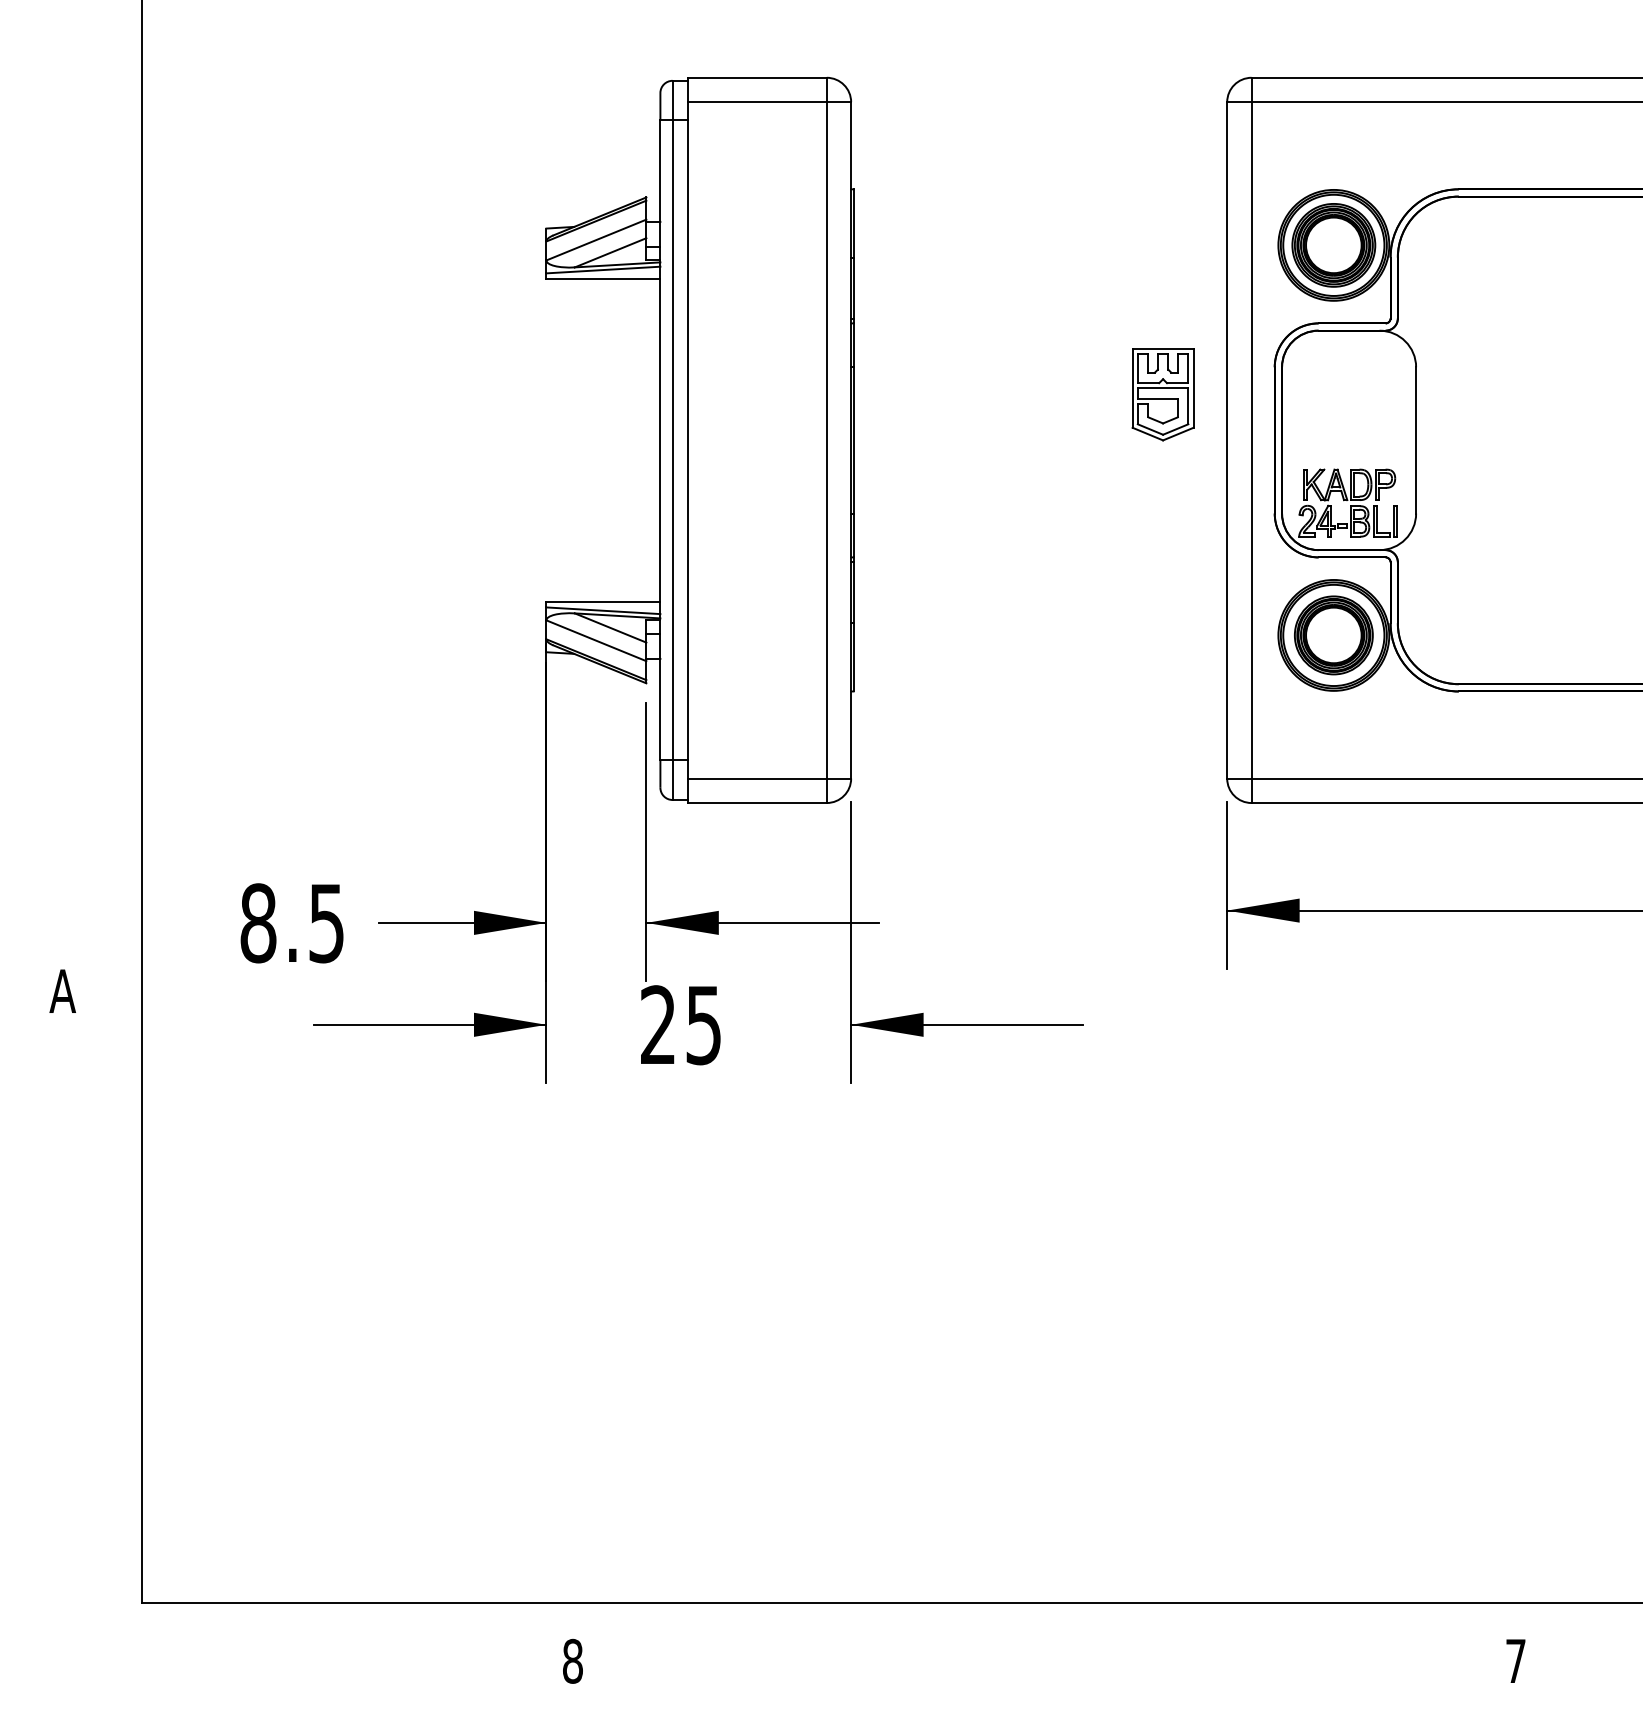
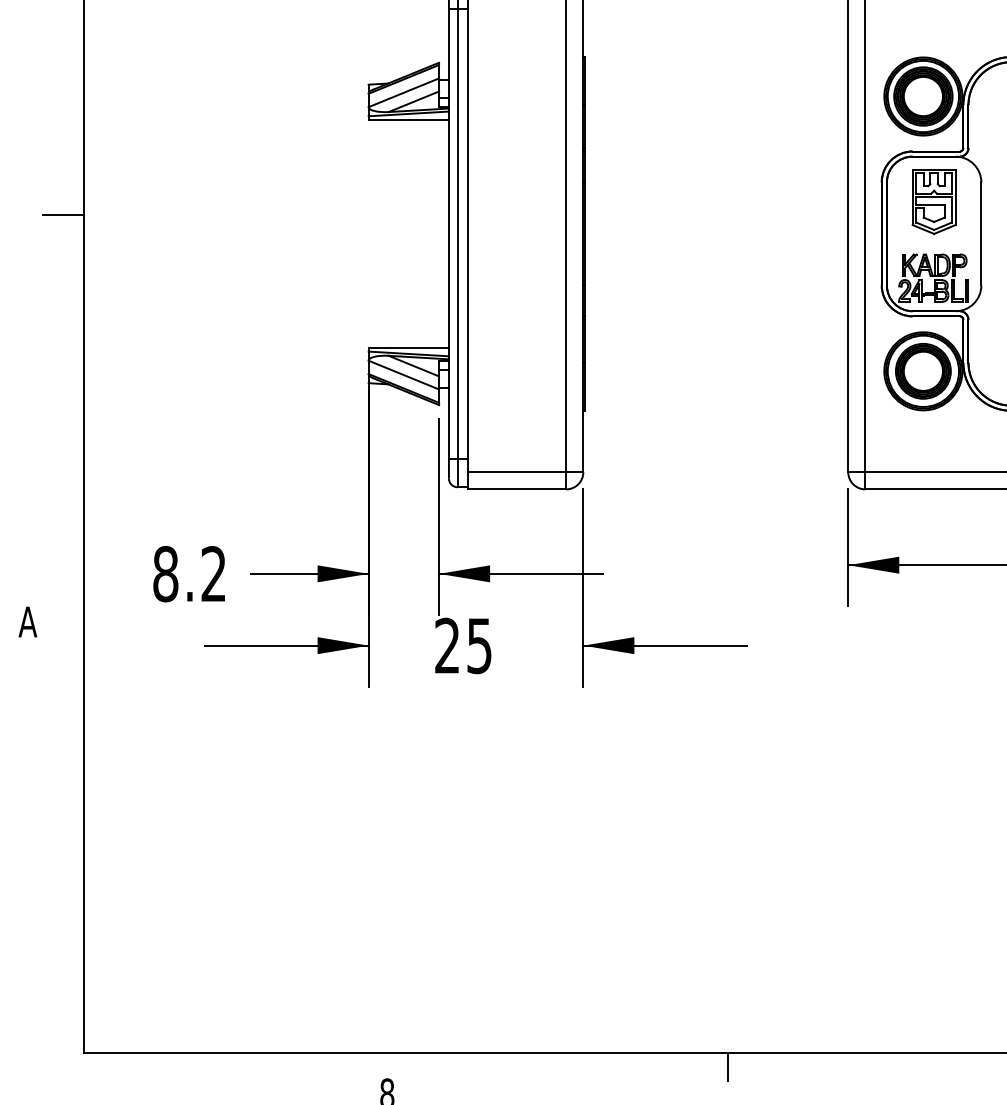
part: (1162, 394) -> (933, 201), moved
line: (112, 412) -> (62, 214), added
text: (326, 923) -> (213, 574), 8.5 -> 8.2
line: (1056, 1622) -> (728, 1066), added

